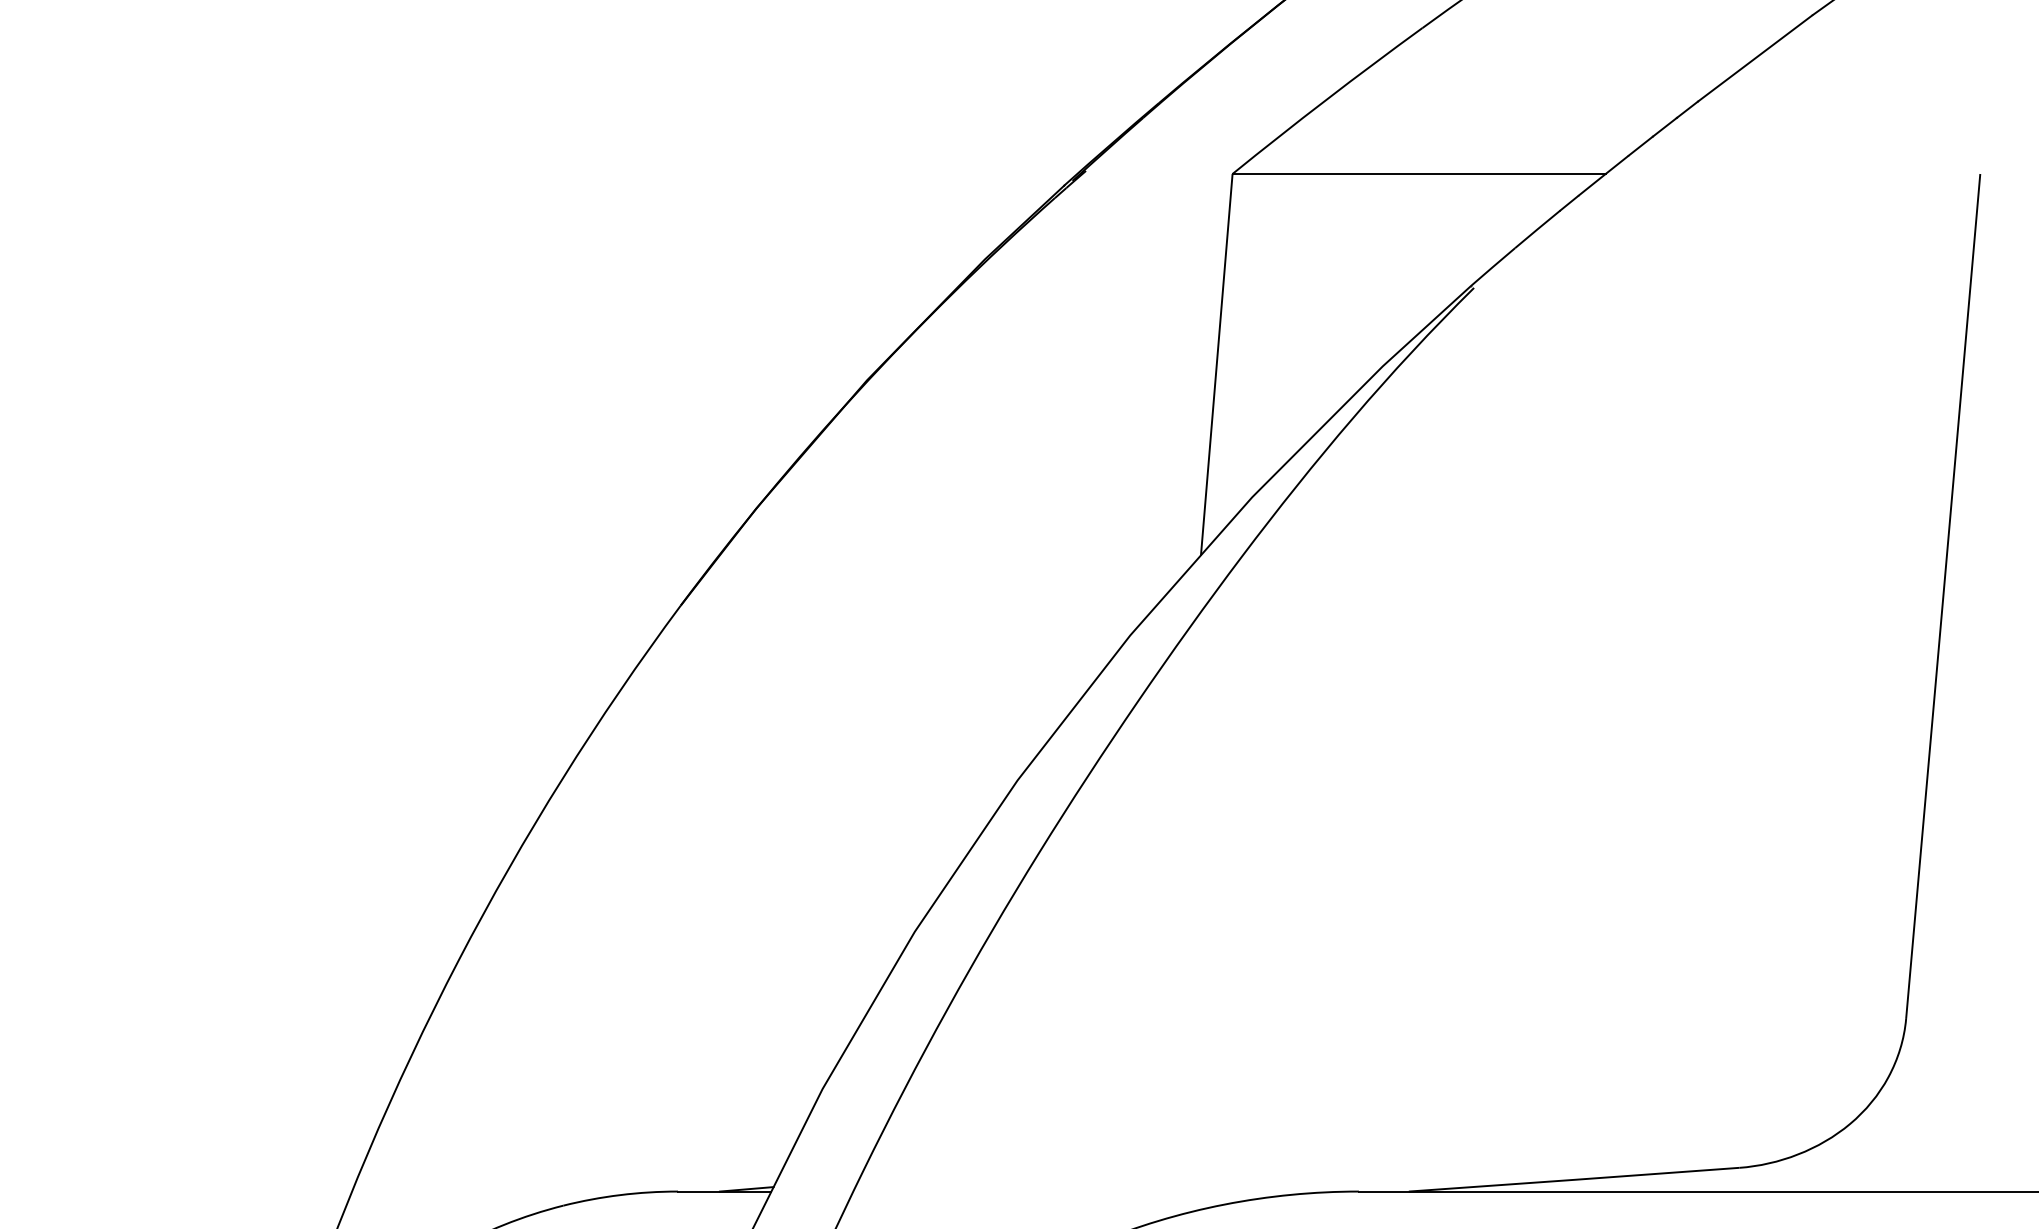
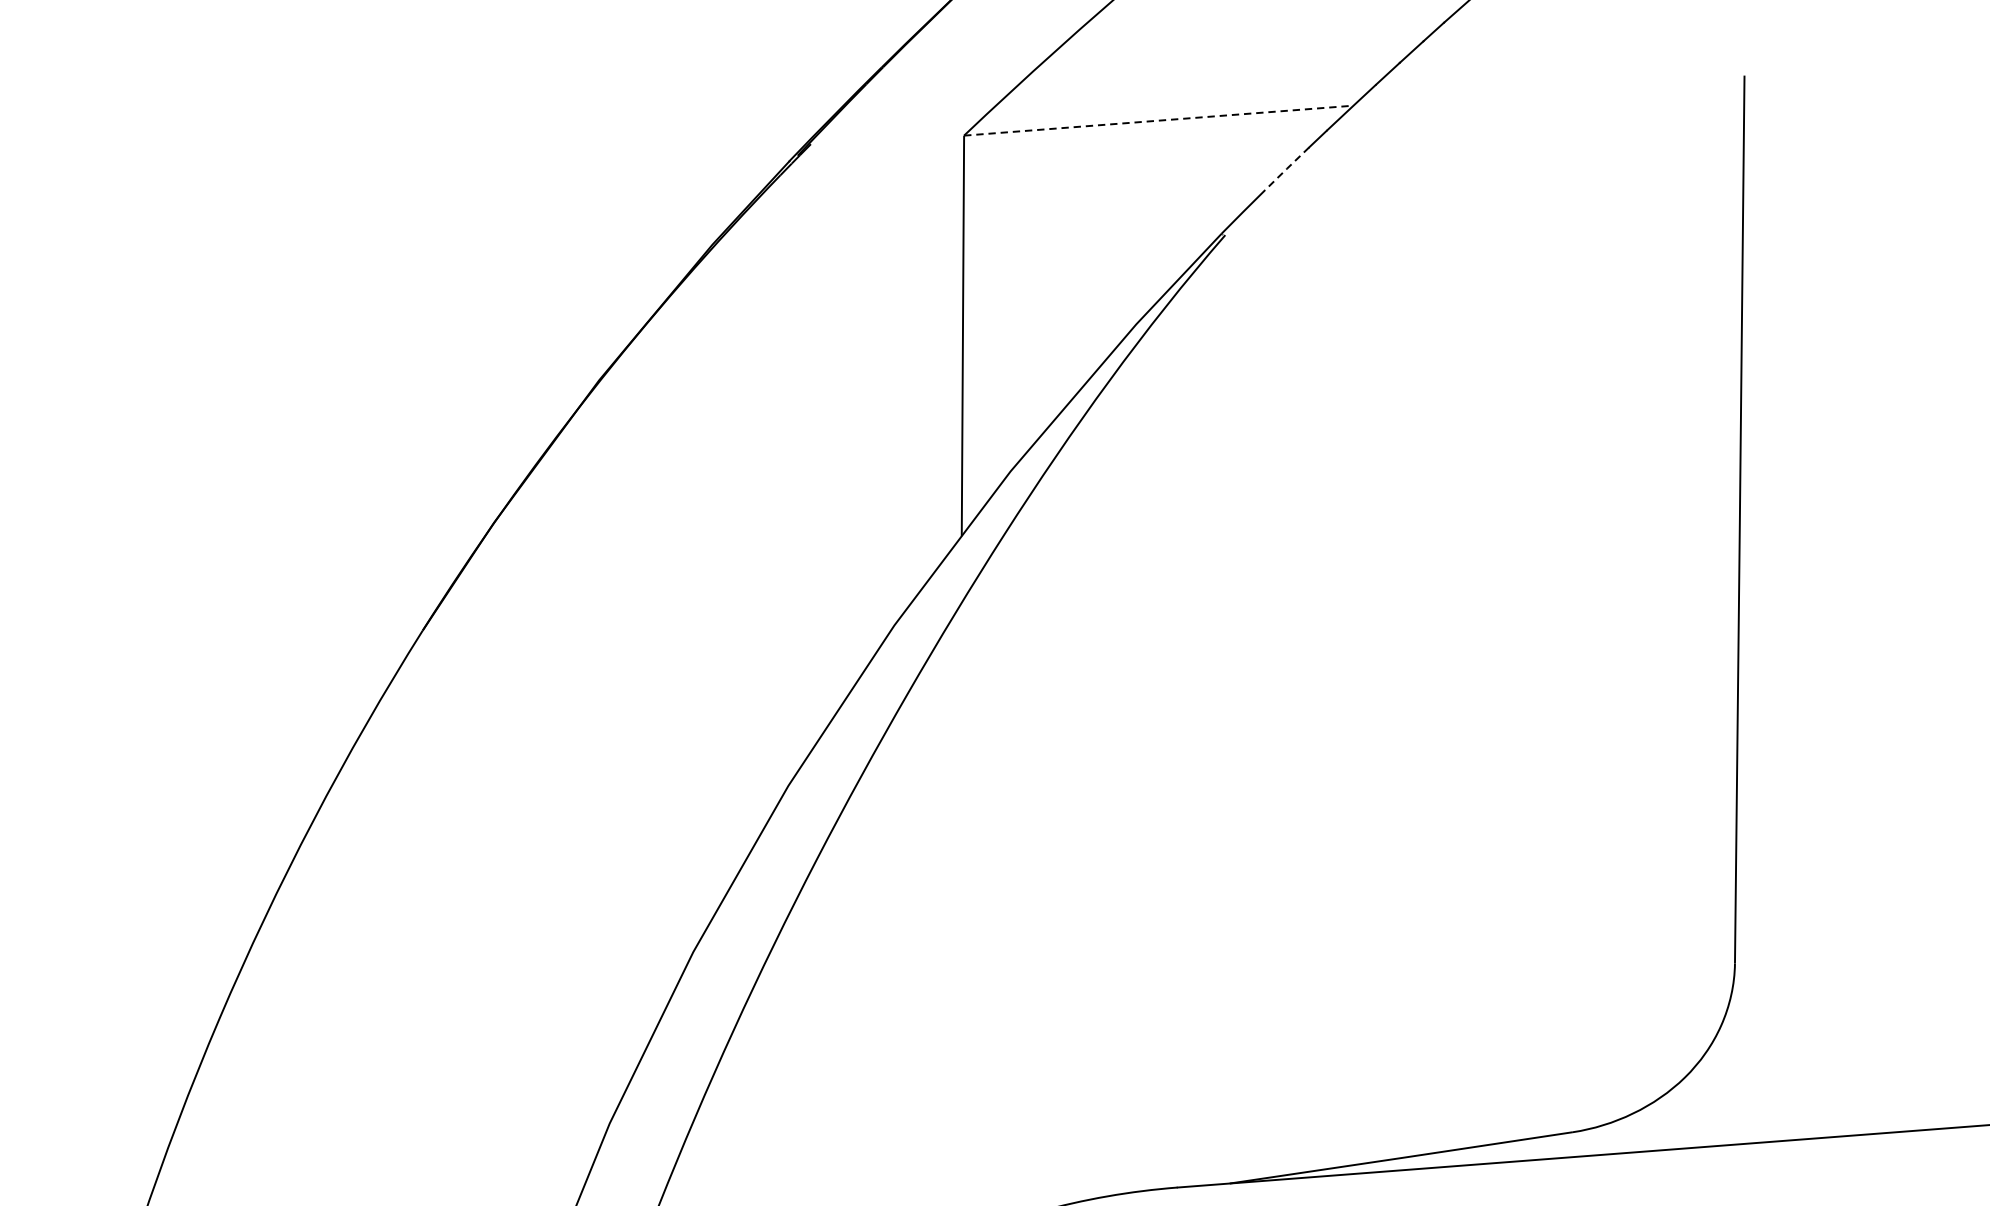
line: (1419, 174) -> (1159, 121), solid -> dashed
line: (1537, 229) -> (1286, 169), solid -> dashed

